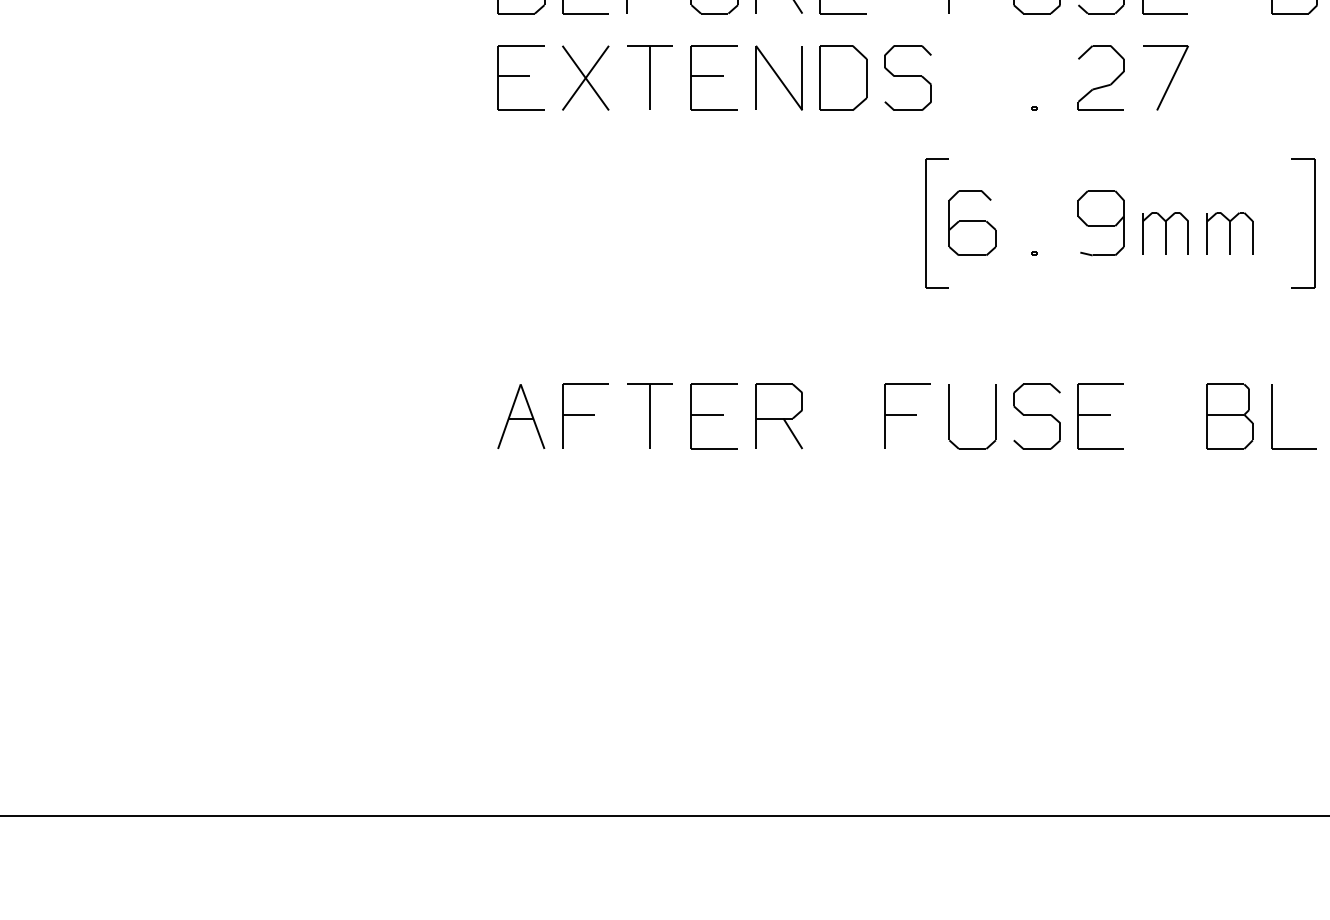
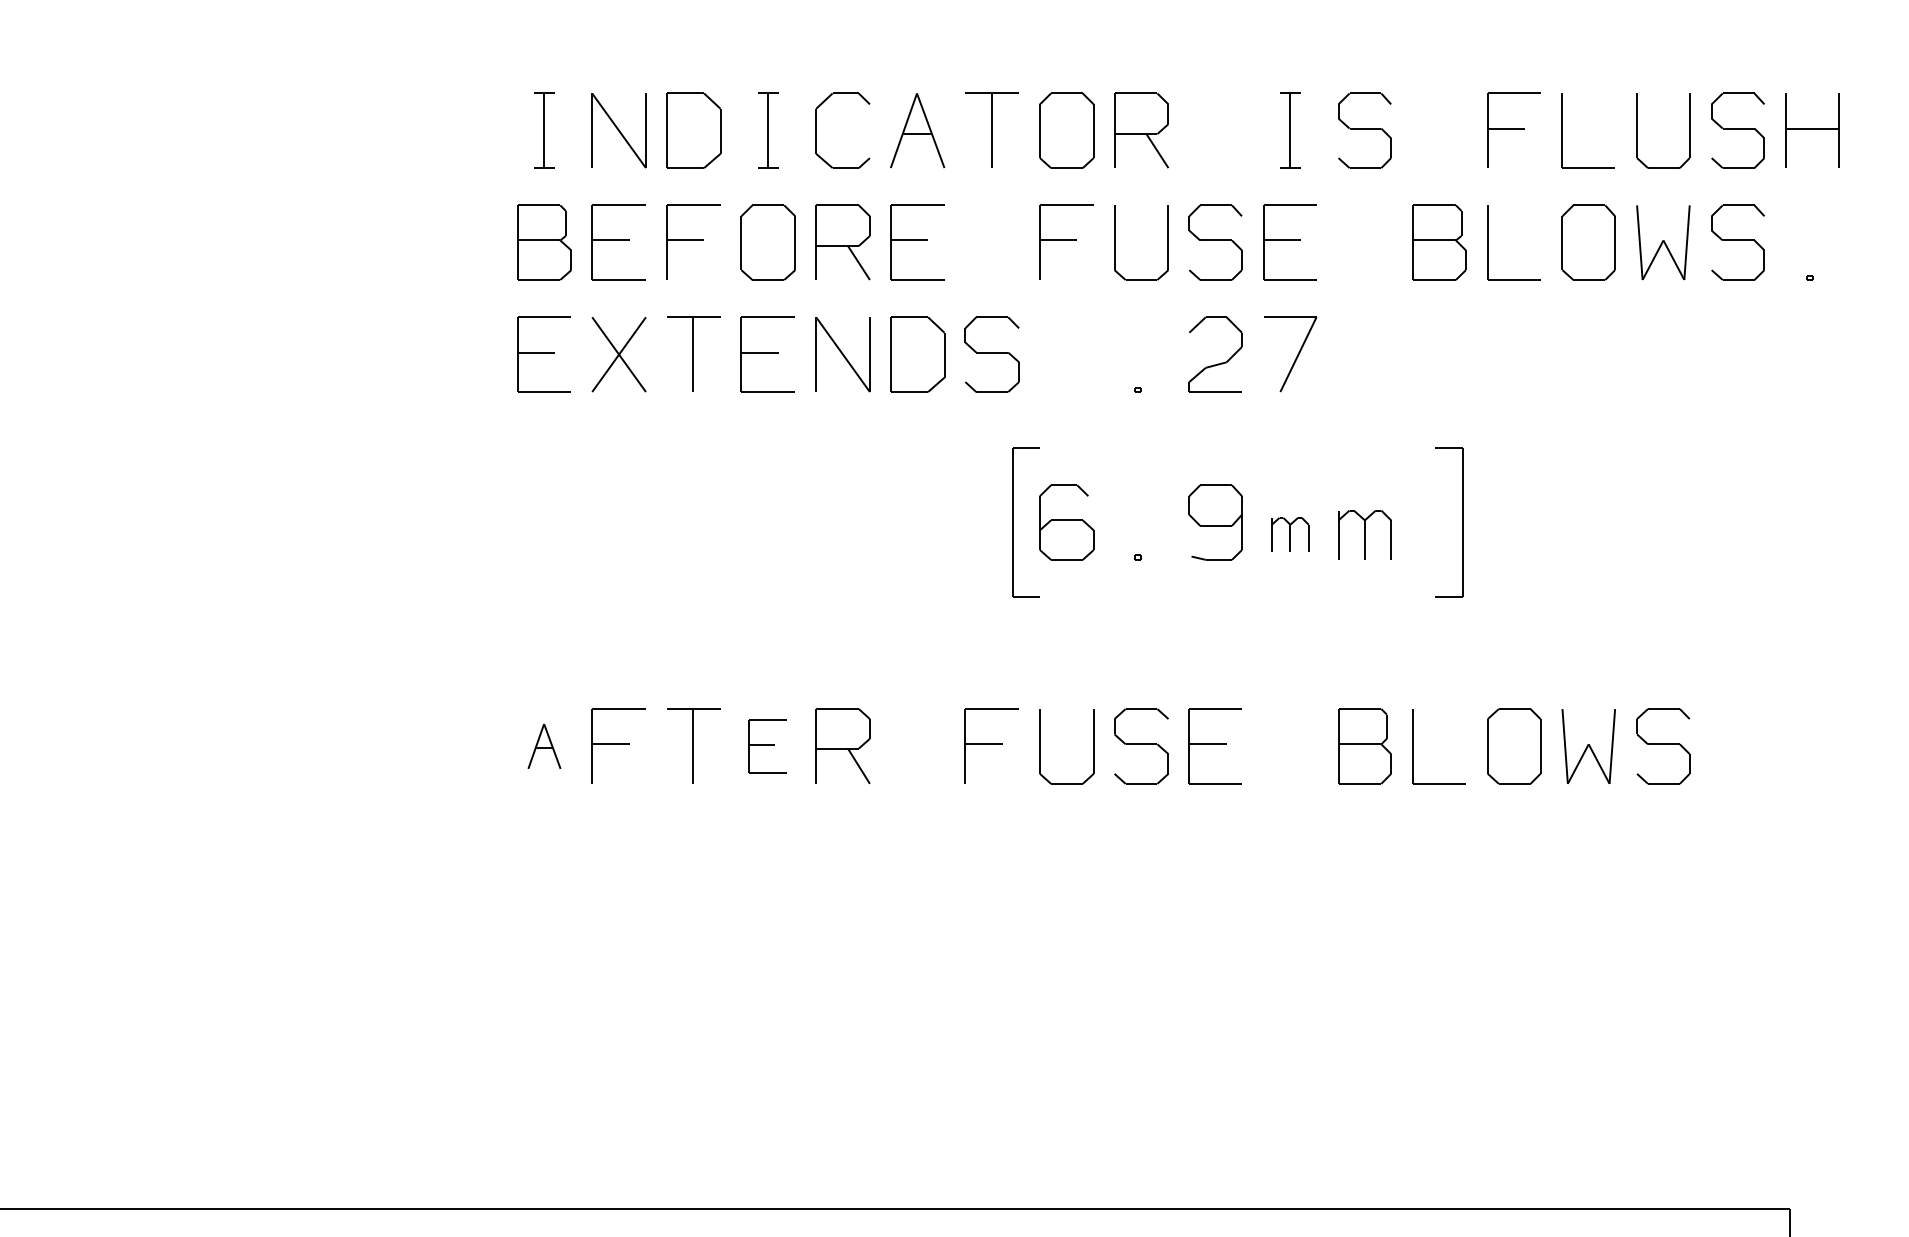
part: (1165, 233) -> (1290, 534), size x0.7
part: (521, 416) -> (544, 746), size x0.6
part: (713, 416) -> (767, 746), size x0.7

